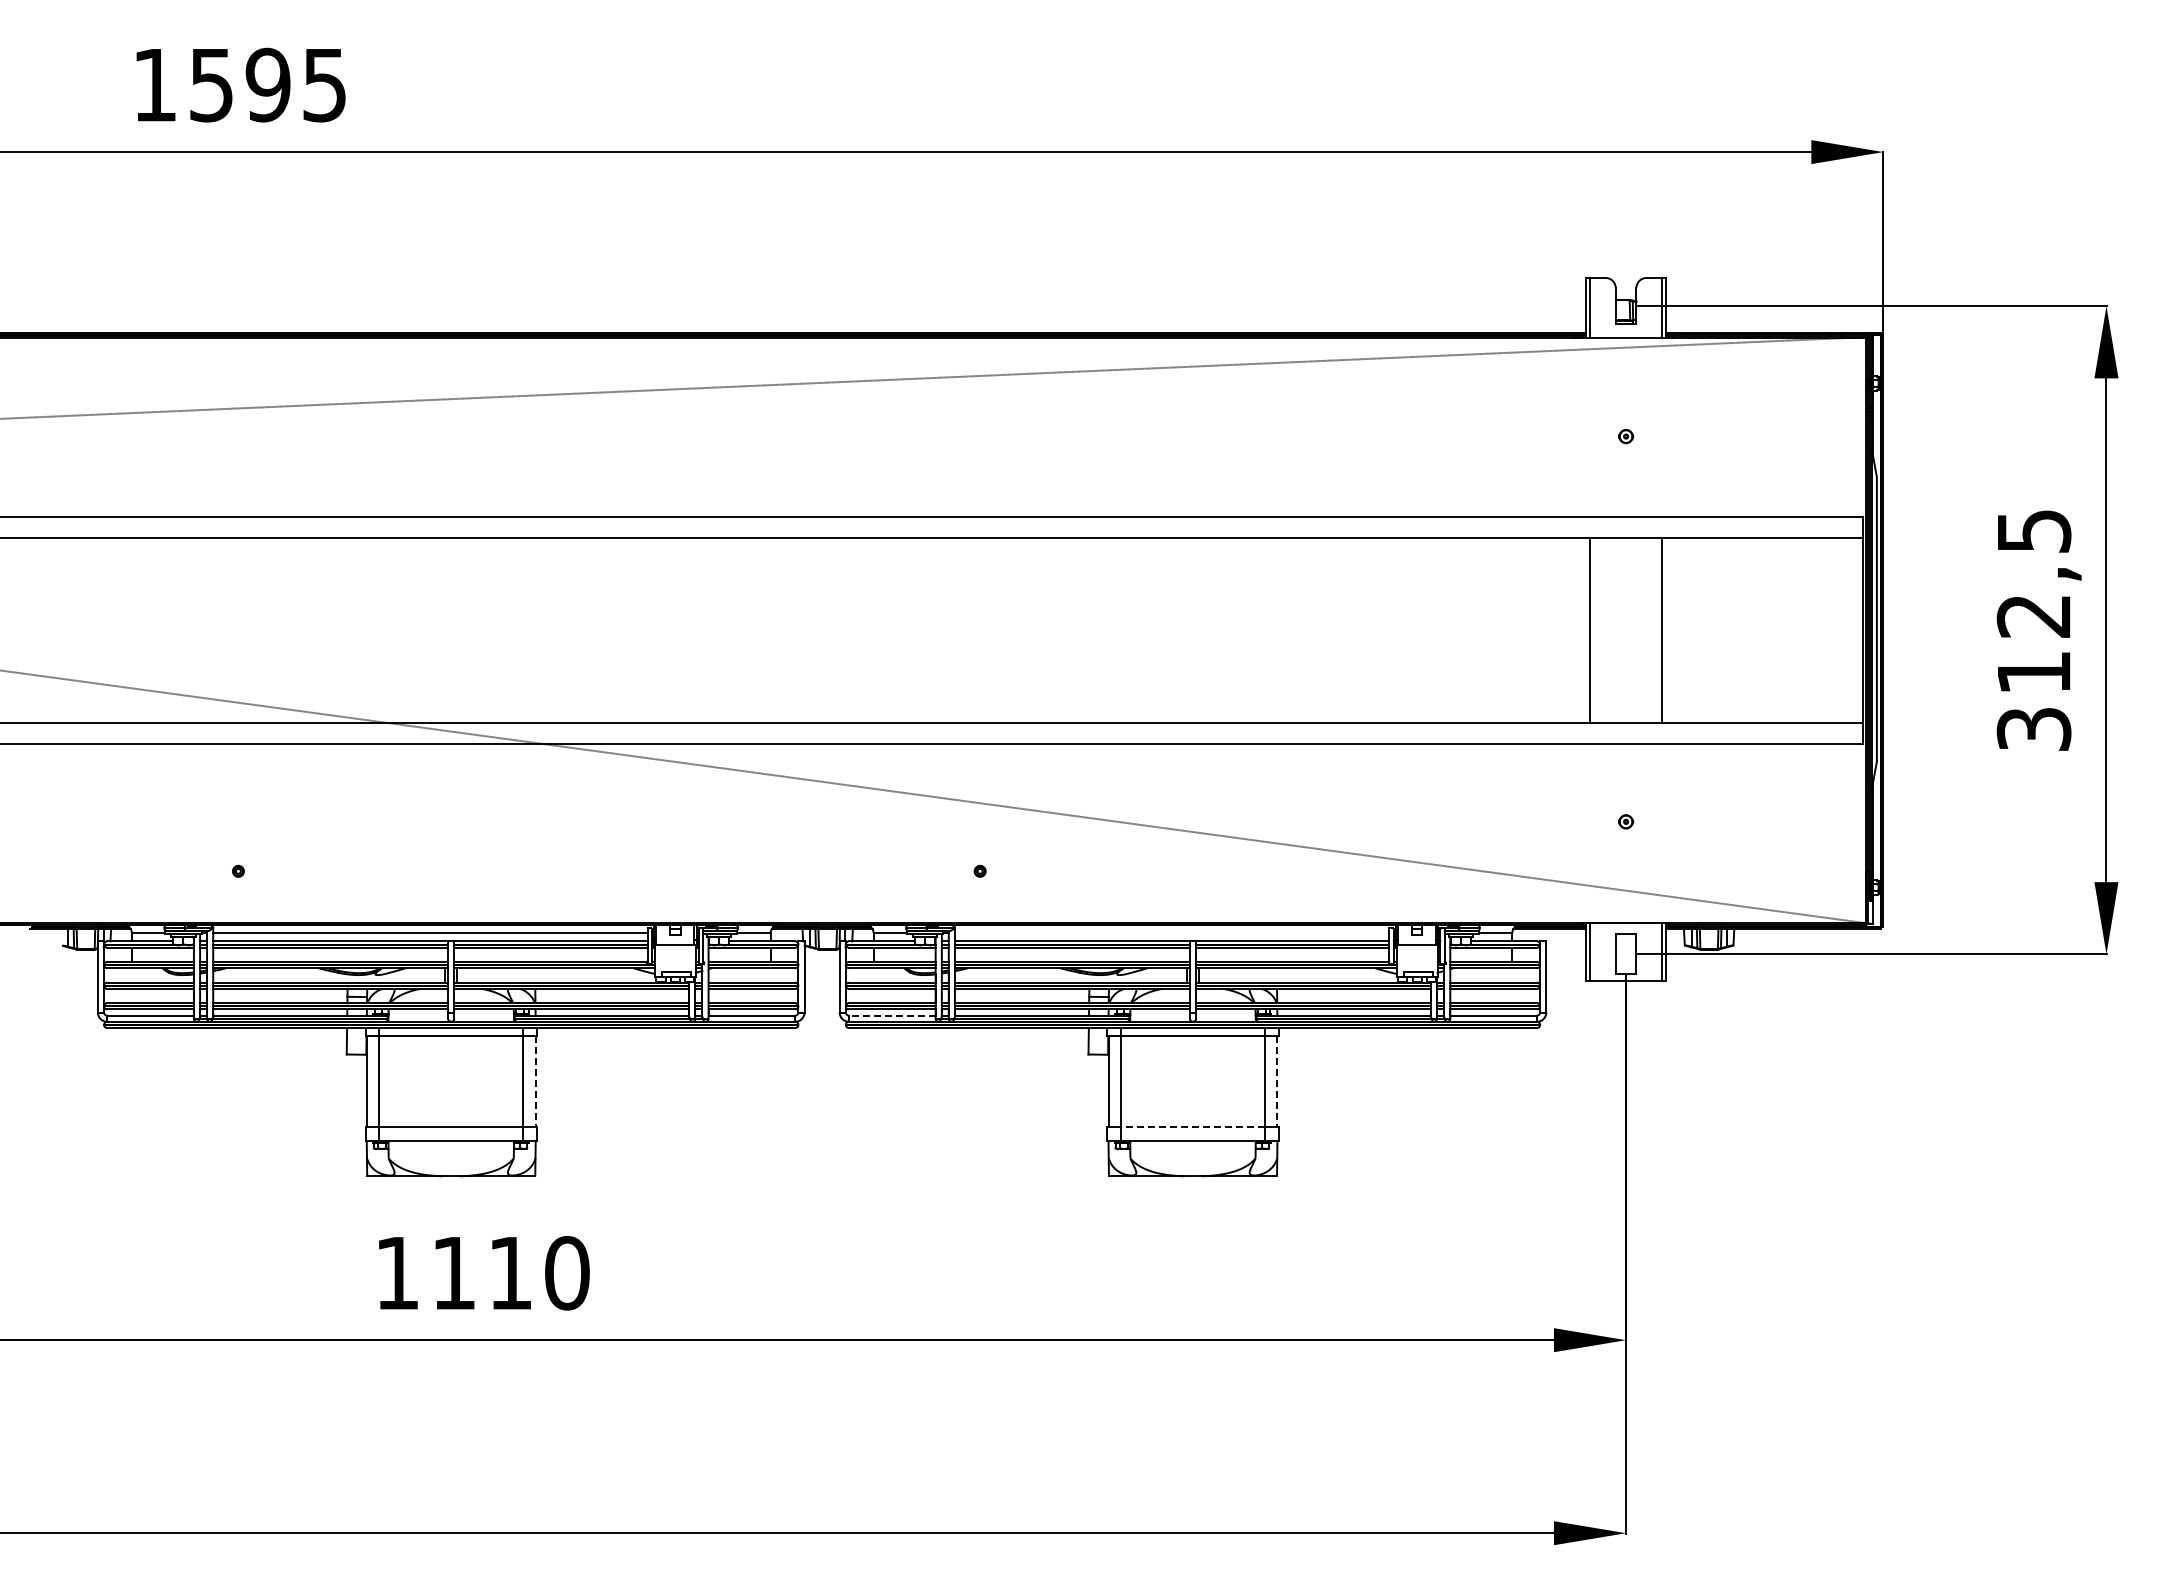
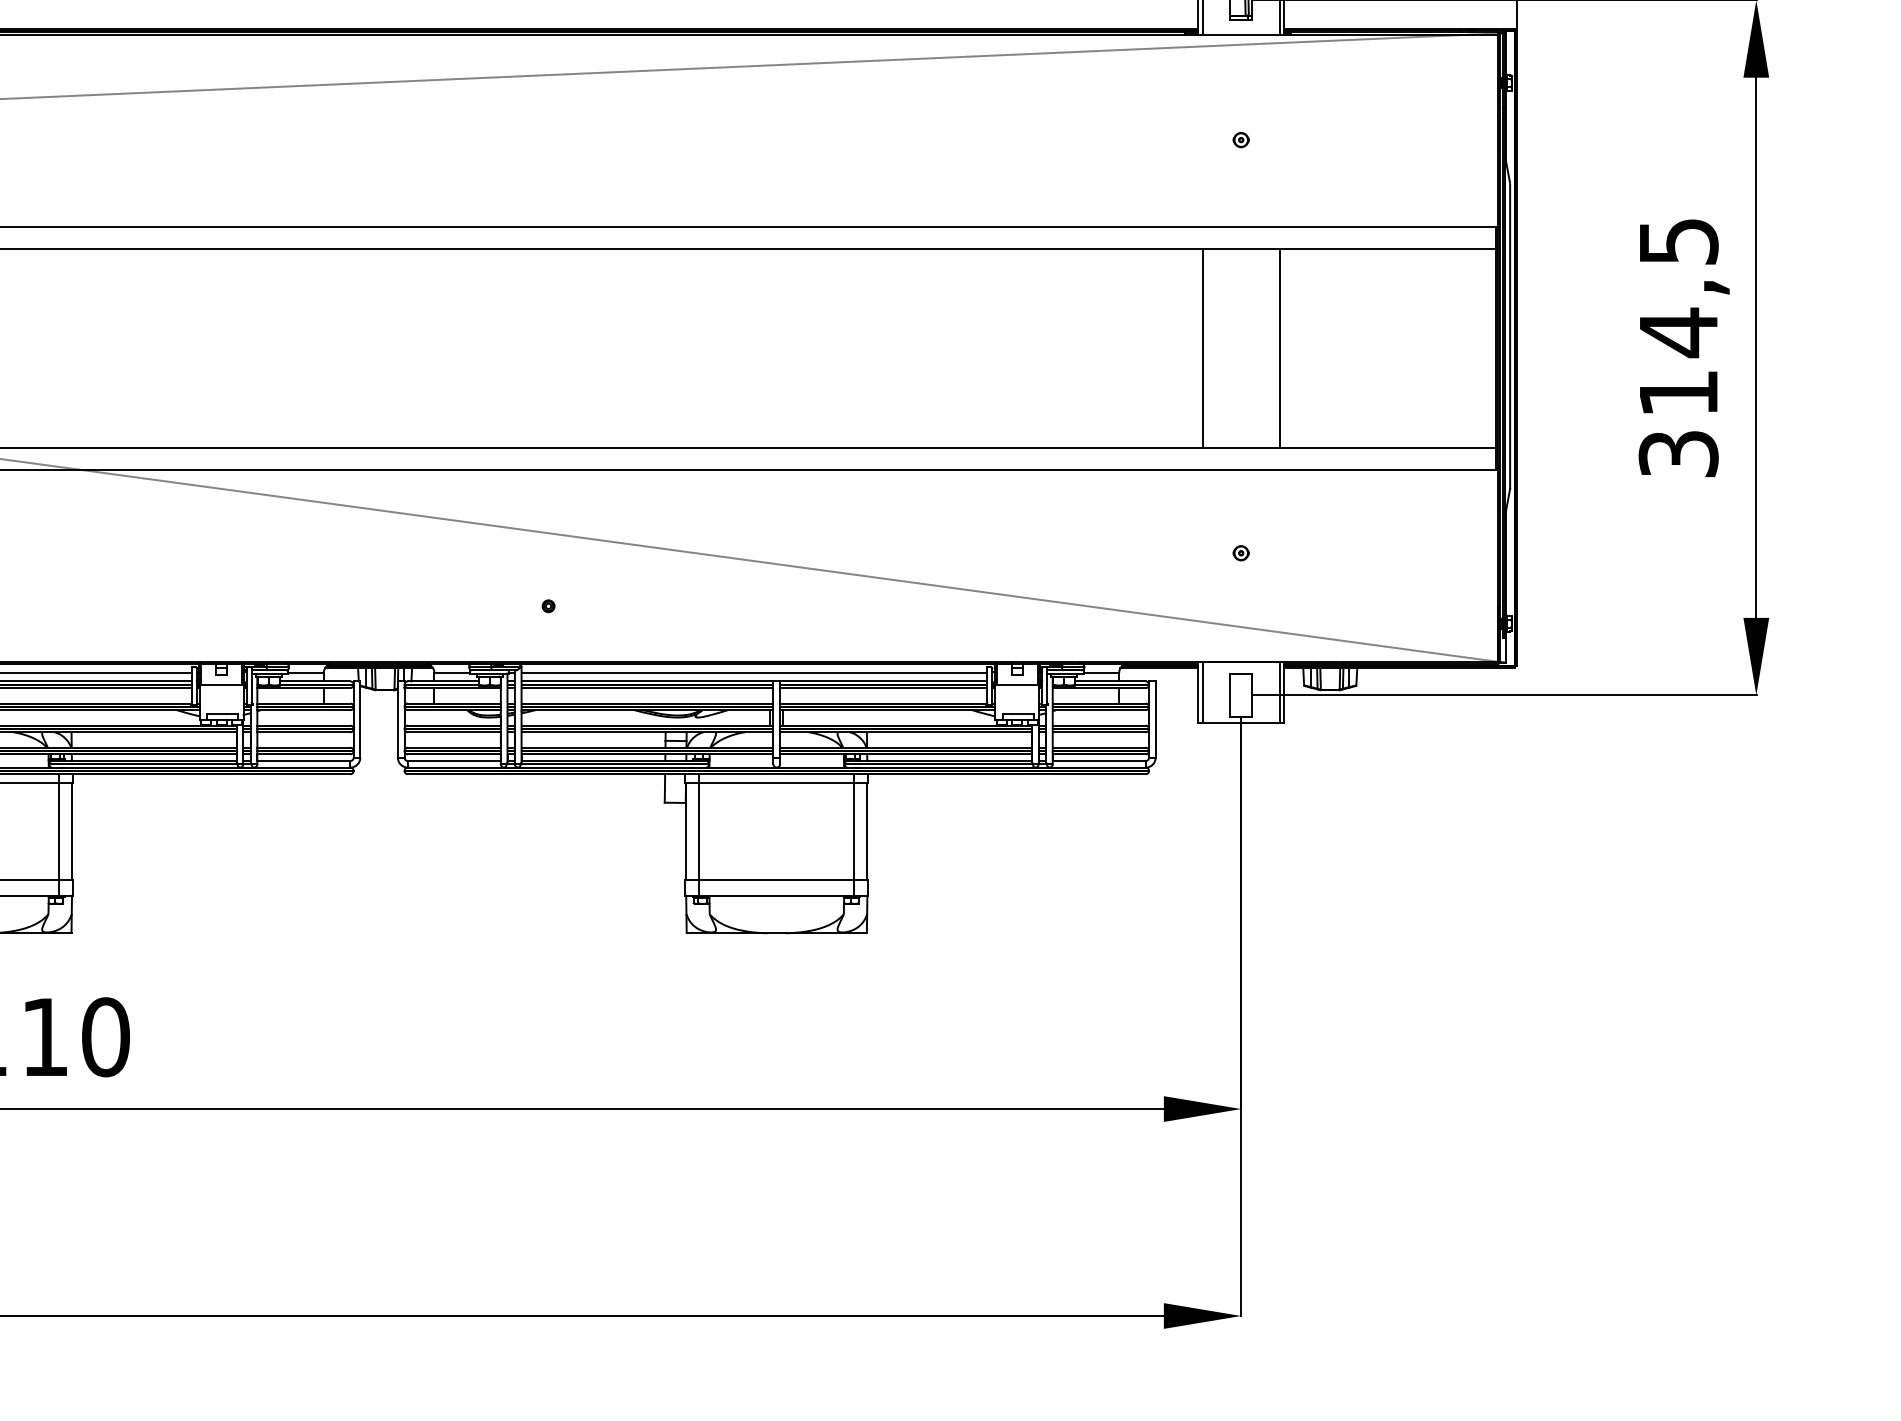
text: (2033, 615) -> (1678, 331), 312,5 -> 314,5
line: (1171, 933) -> (753, 672), added
line: (891, 1015) -> (453, 760), dashed -> solid
line: (535, 1082) -> (71, 832), dashed -> solid
line: (1277, 1082) -> (867, 832), dashed -> solid
line: (1192, 1126) -> (776, 879), dashed -> solid

